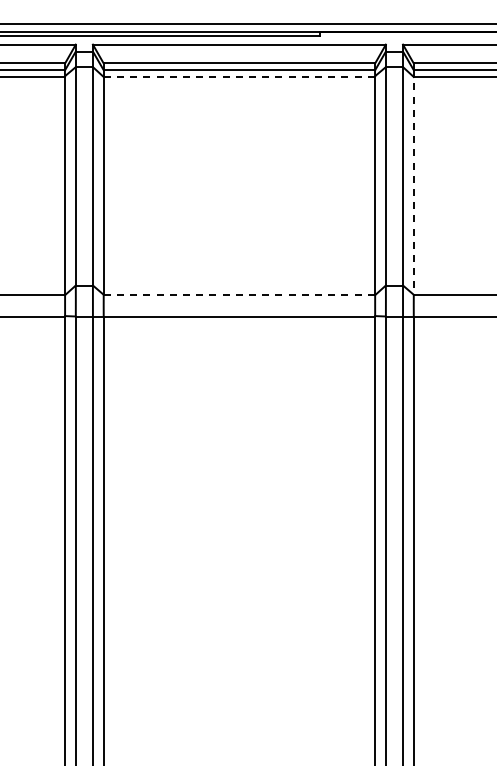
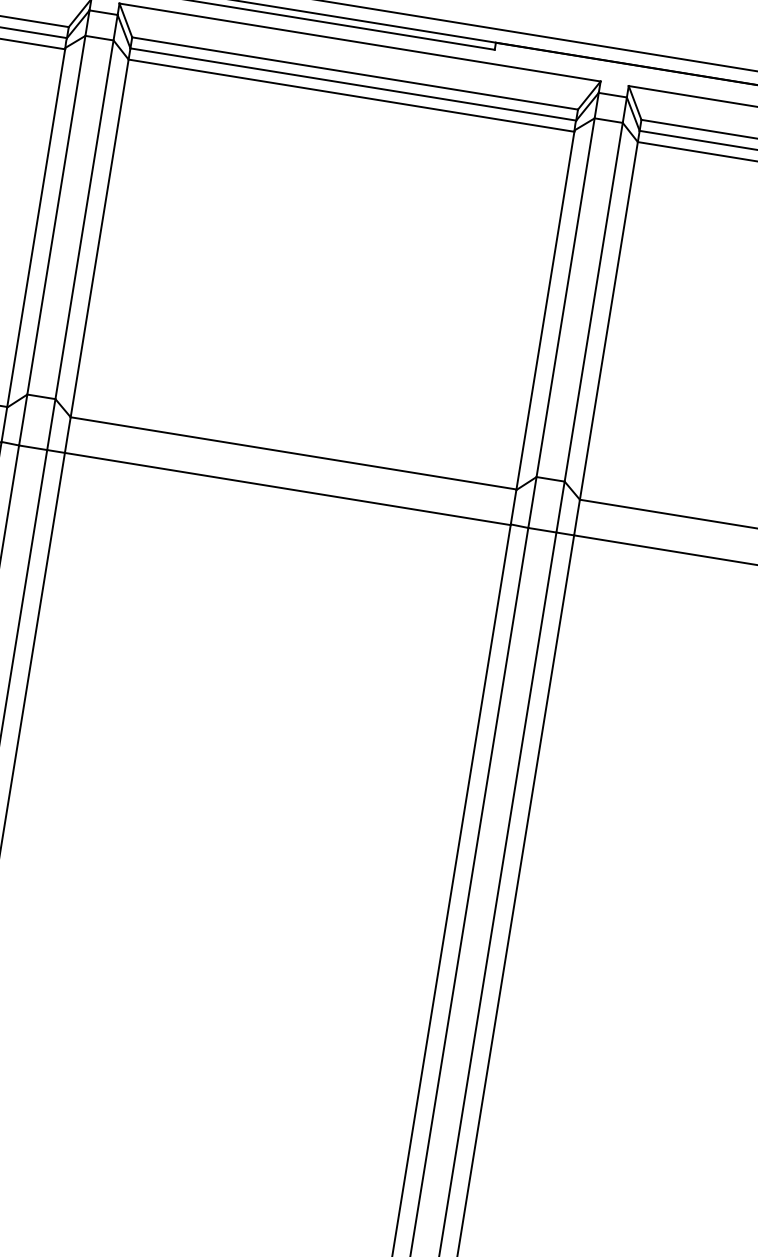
line: (239, 77) -> (351, 96), dashed -> solid
line: (413, 183) -> (609, 316), dashed -> solid
line: (239, 294) -> (293, 452), dashed -> solid

